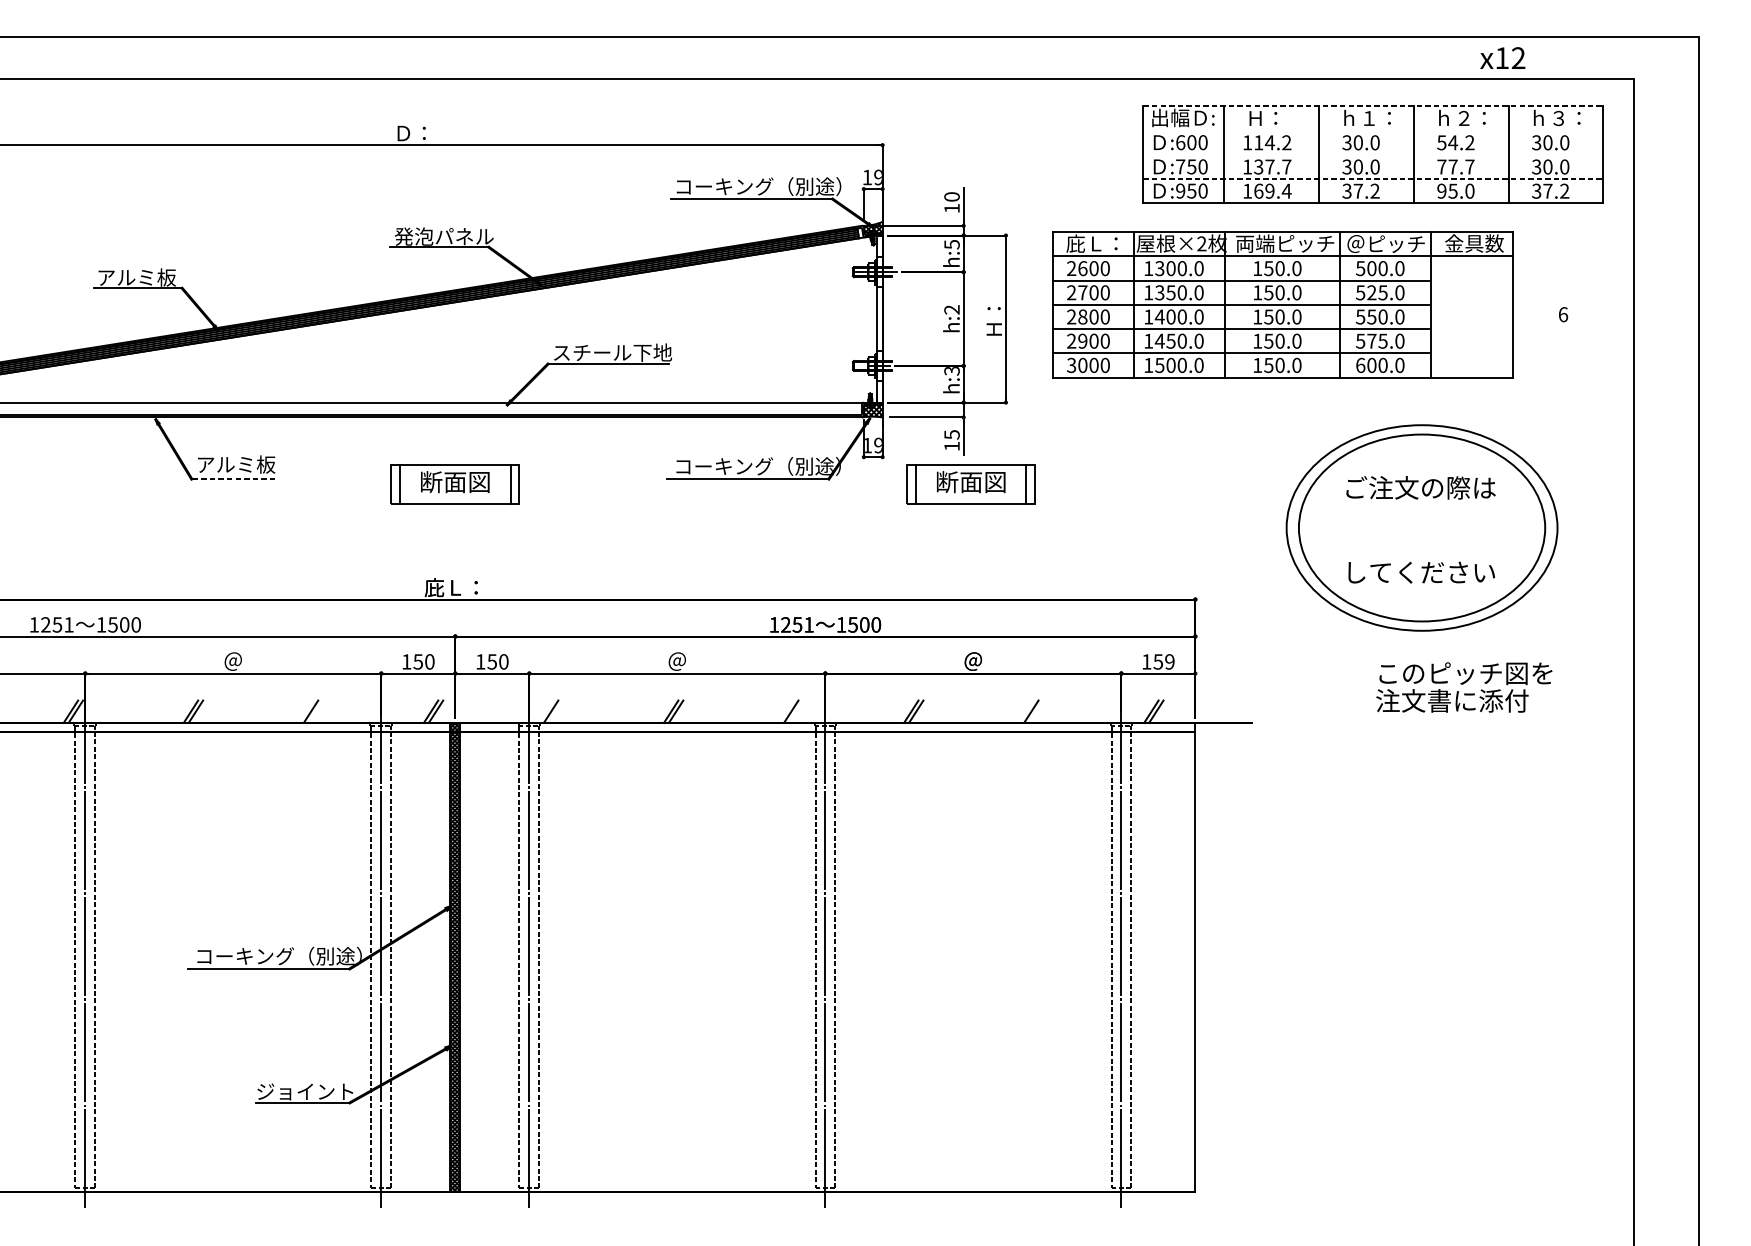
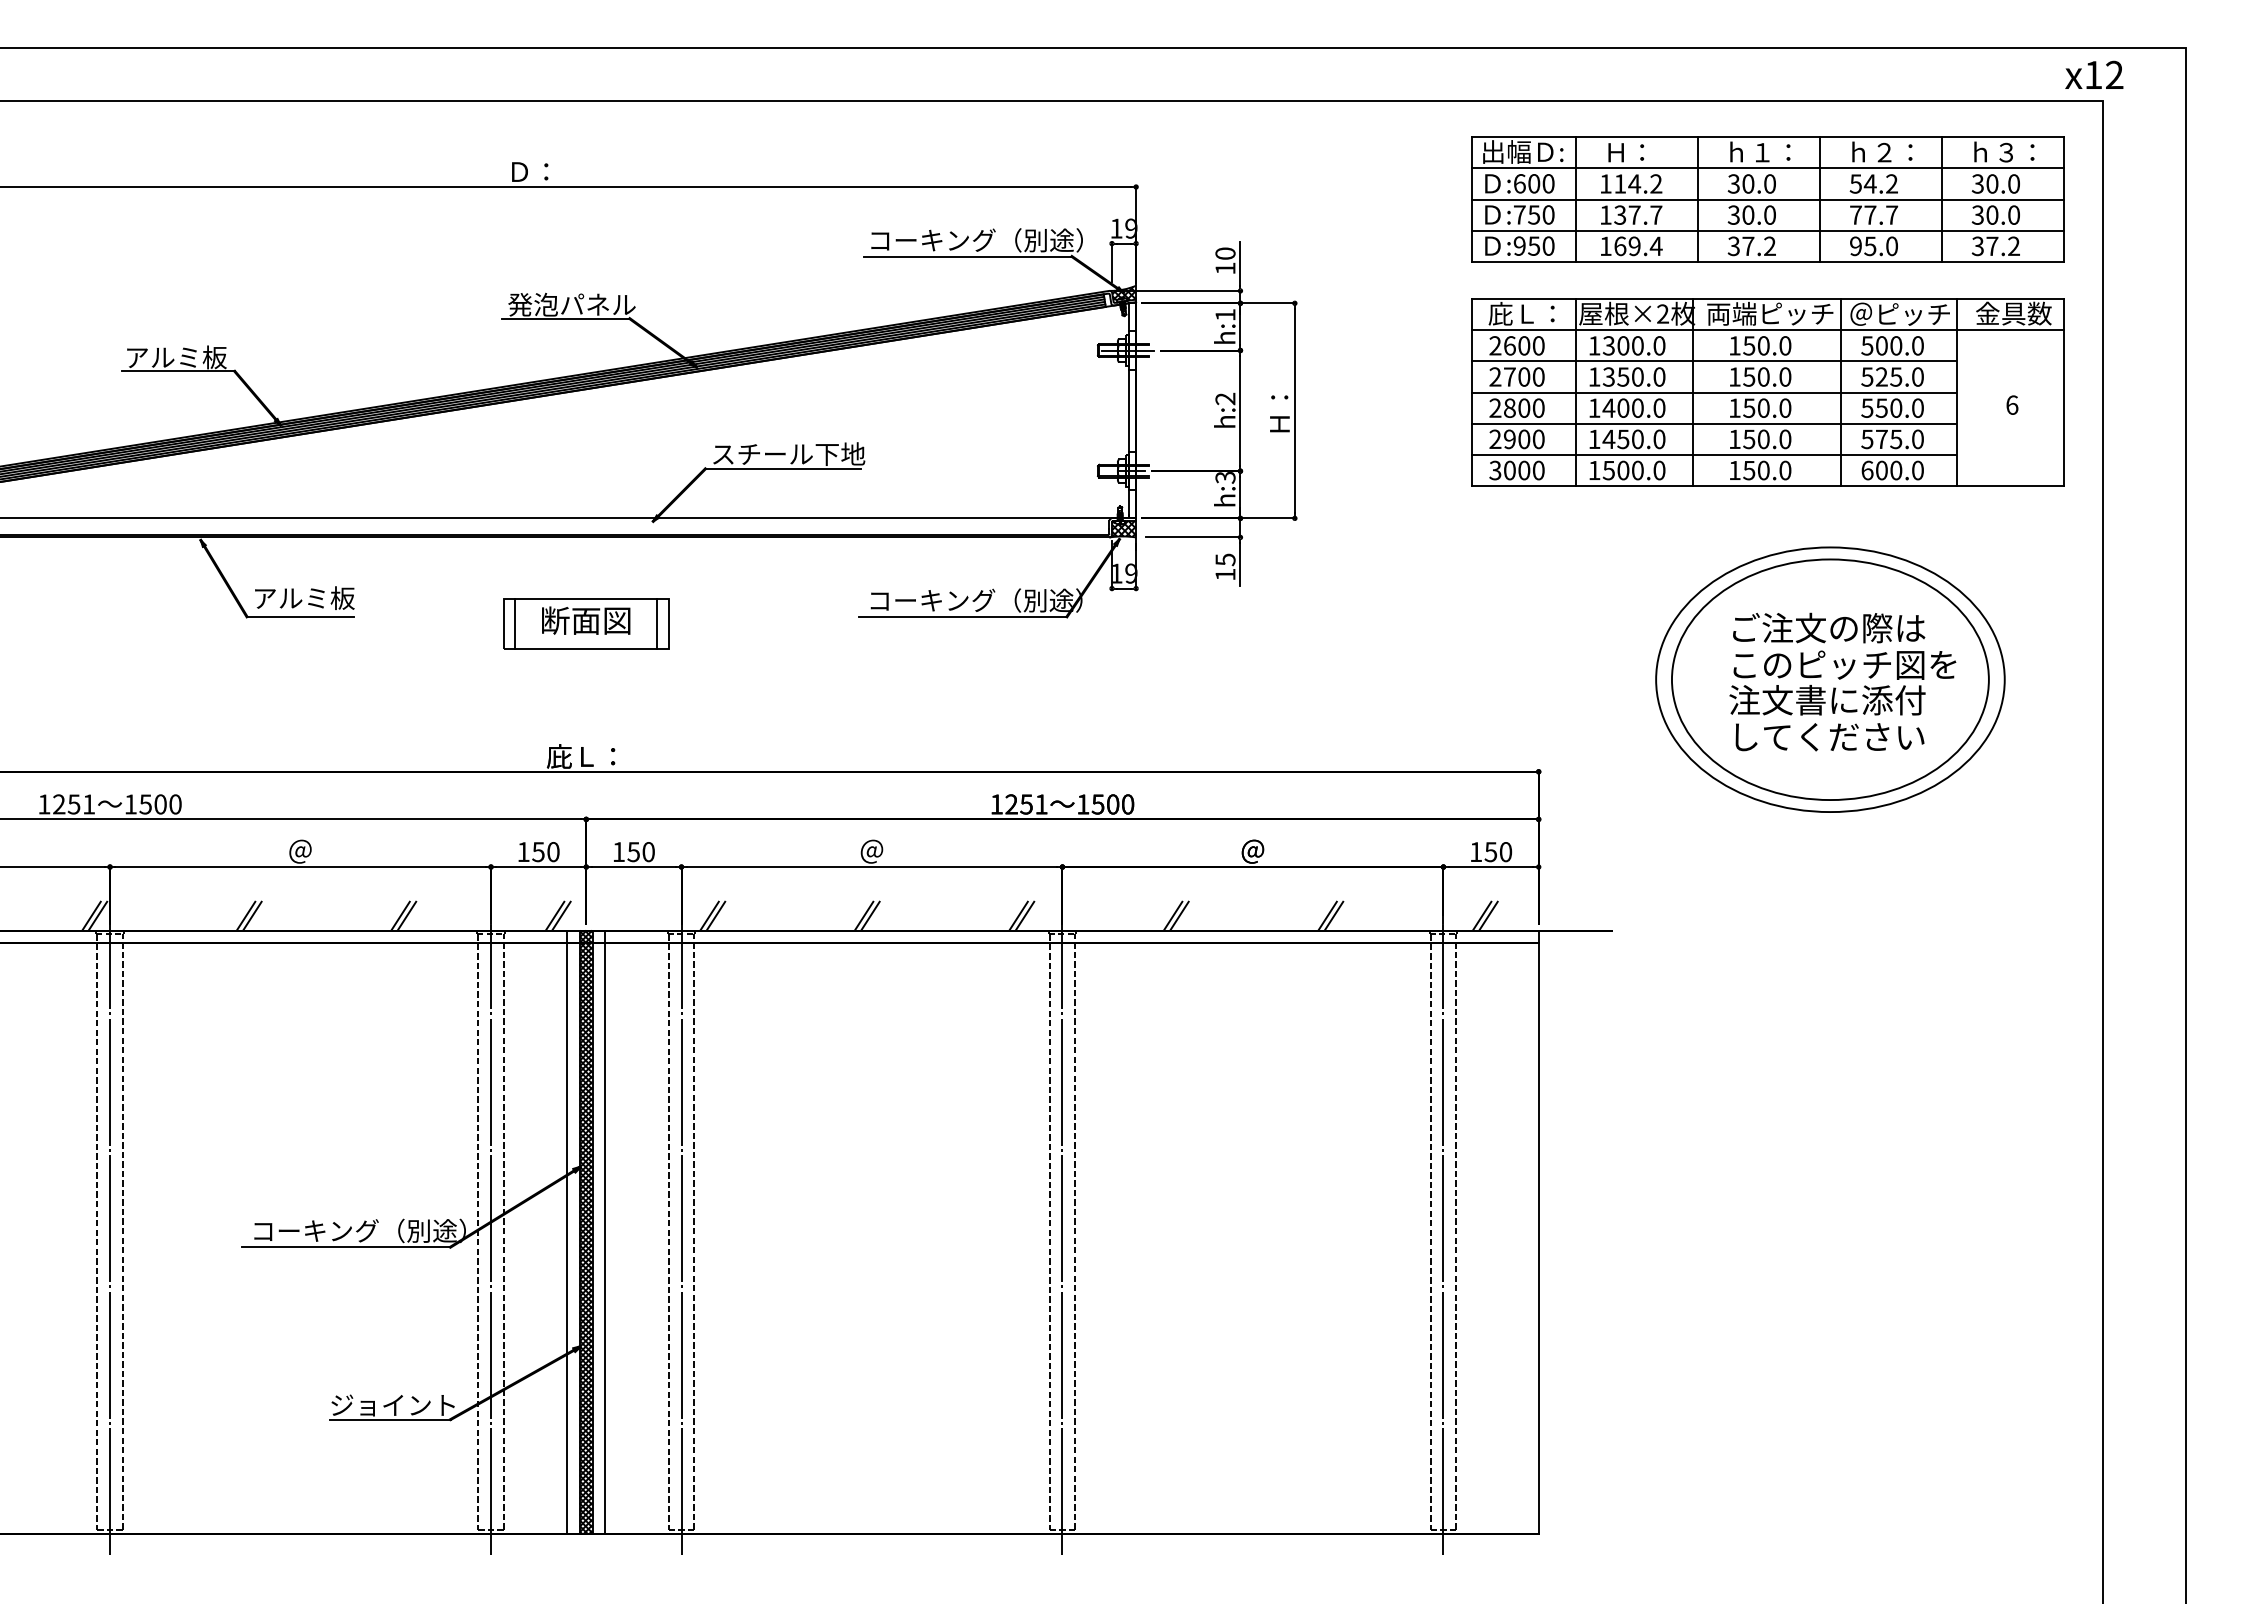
text: (1502, 57) -> (2094, 74), moved
line: (1373, 106) -> (1767, 137), dashed -> solid
line: (1373, 130) -> (1767, 168), added
line: (1373, 154) -> (1767, 199), added
line: (1373, 178) -> (1767, 230), dashed -> solid
text: (952, 244) -> (1225, 315), h:5 -> h:1
part: (1283, 304) -> (1767, 392), moved
line: (233, 478) -> (300, 616), dashed -> solid
part: (971, 484) -> (1250, 623), removed
text: (1169, 662) -> (1505, 852), 159 -> 150
text: (1464, 687) -> (1842, 682), moved
line: (315, 711) -> (406, 915), added
line: (555, 711) -> (715, 915), added
line: (795, 711) -> (1024, 915), added
line: (1035, 711) -> (1333, 915), added
line: (440, 956) -> (567, 1231), added
line: (470, 956) -> (605, 1231), added

